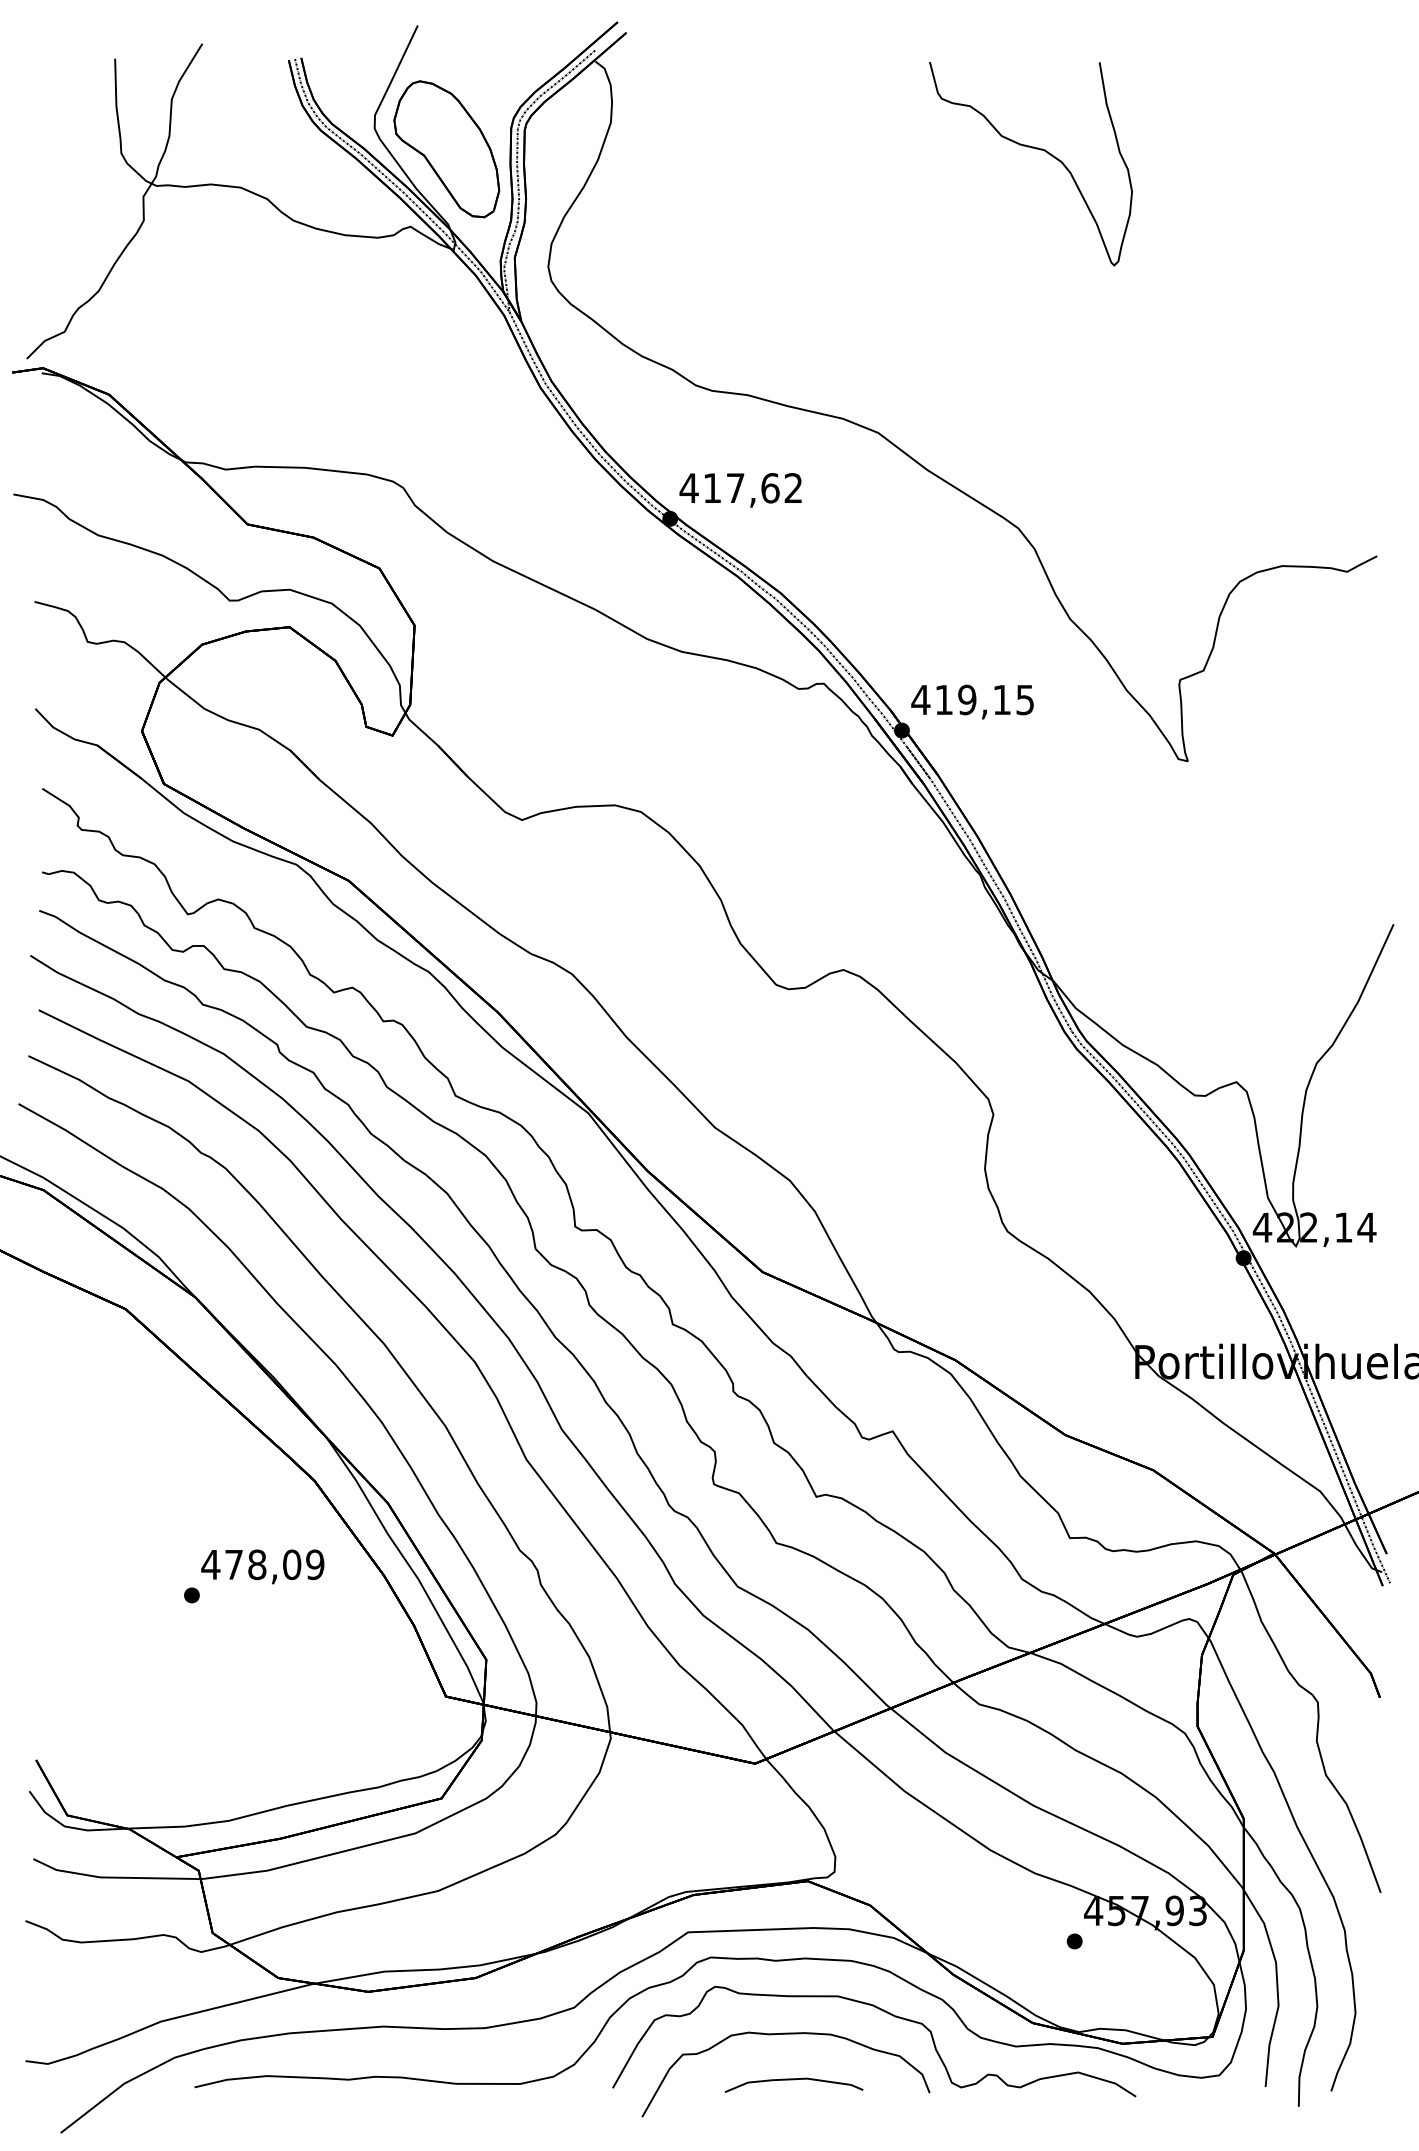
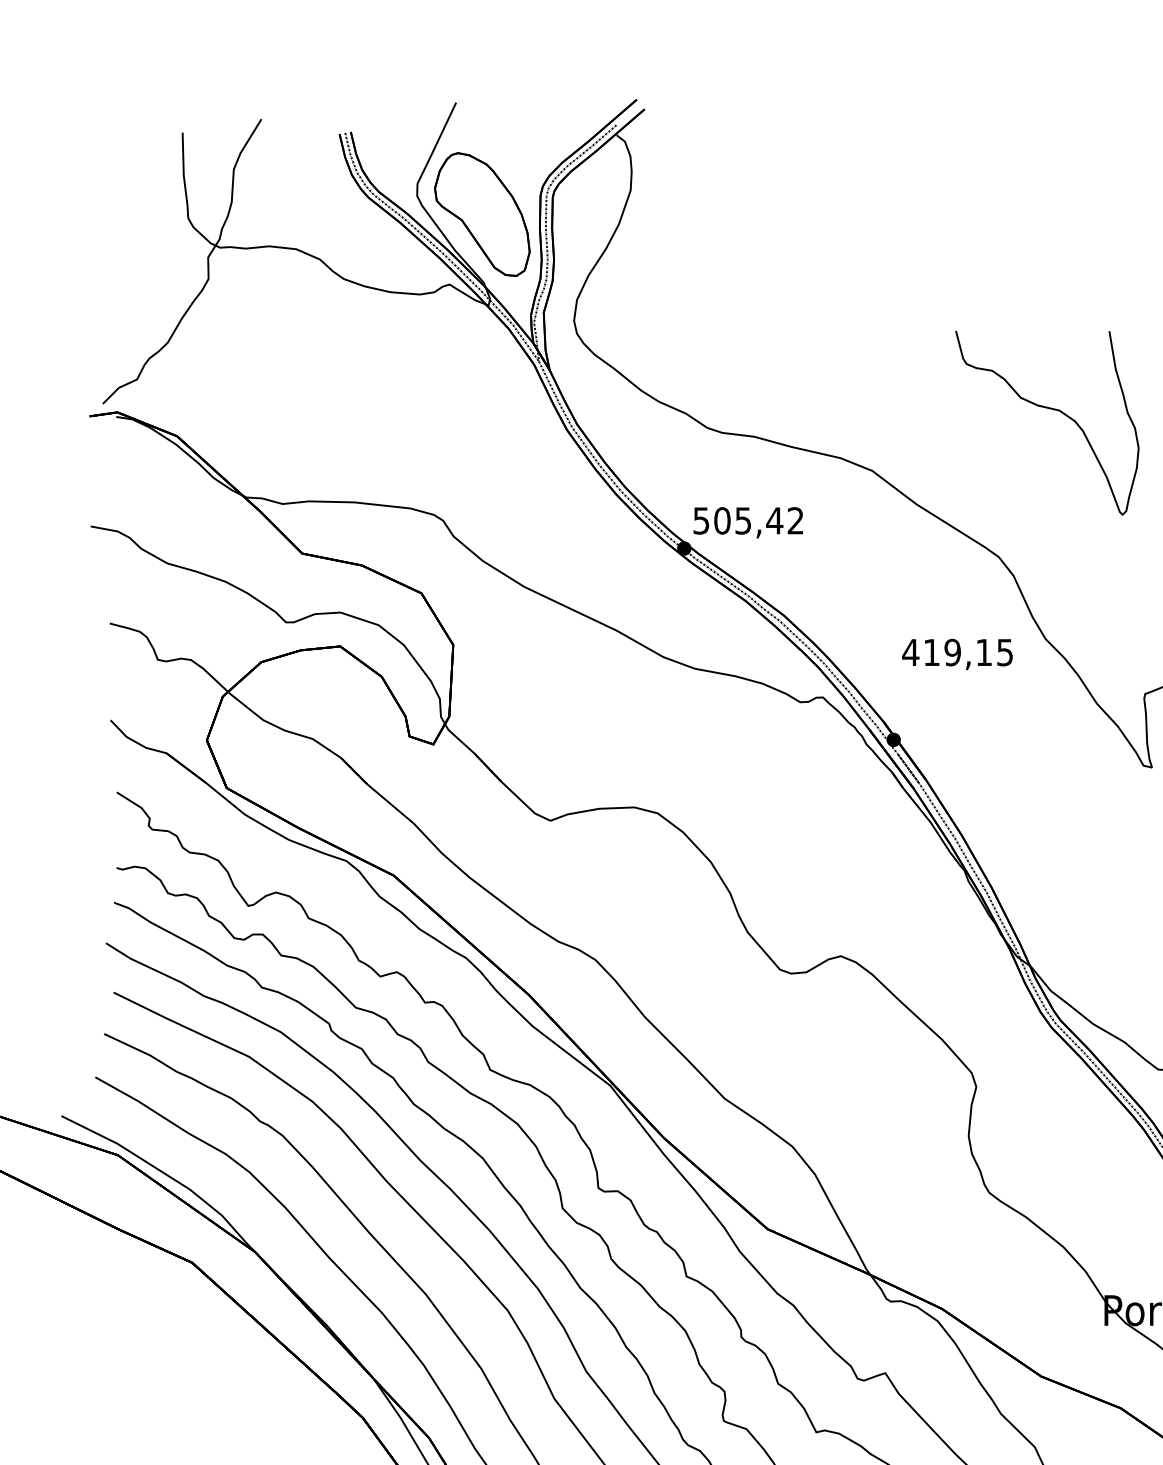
part: (1031, 148) -> (1047, 409), moved
text: (729, 488) -> (737, 521), 417,62 -> 505,42
text: (972, 701) -> (957, 653), moved

